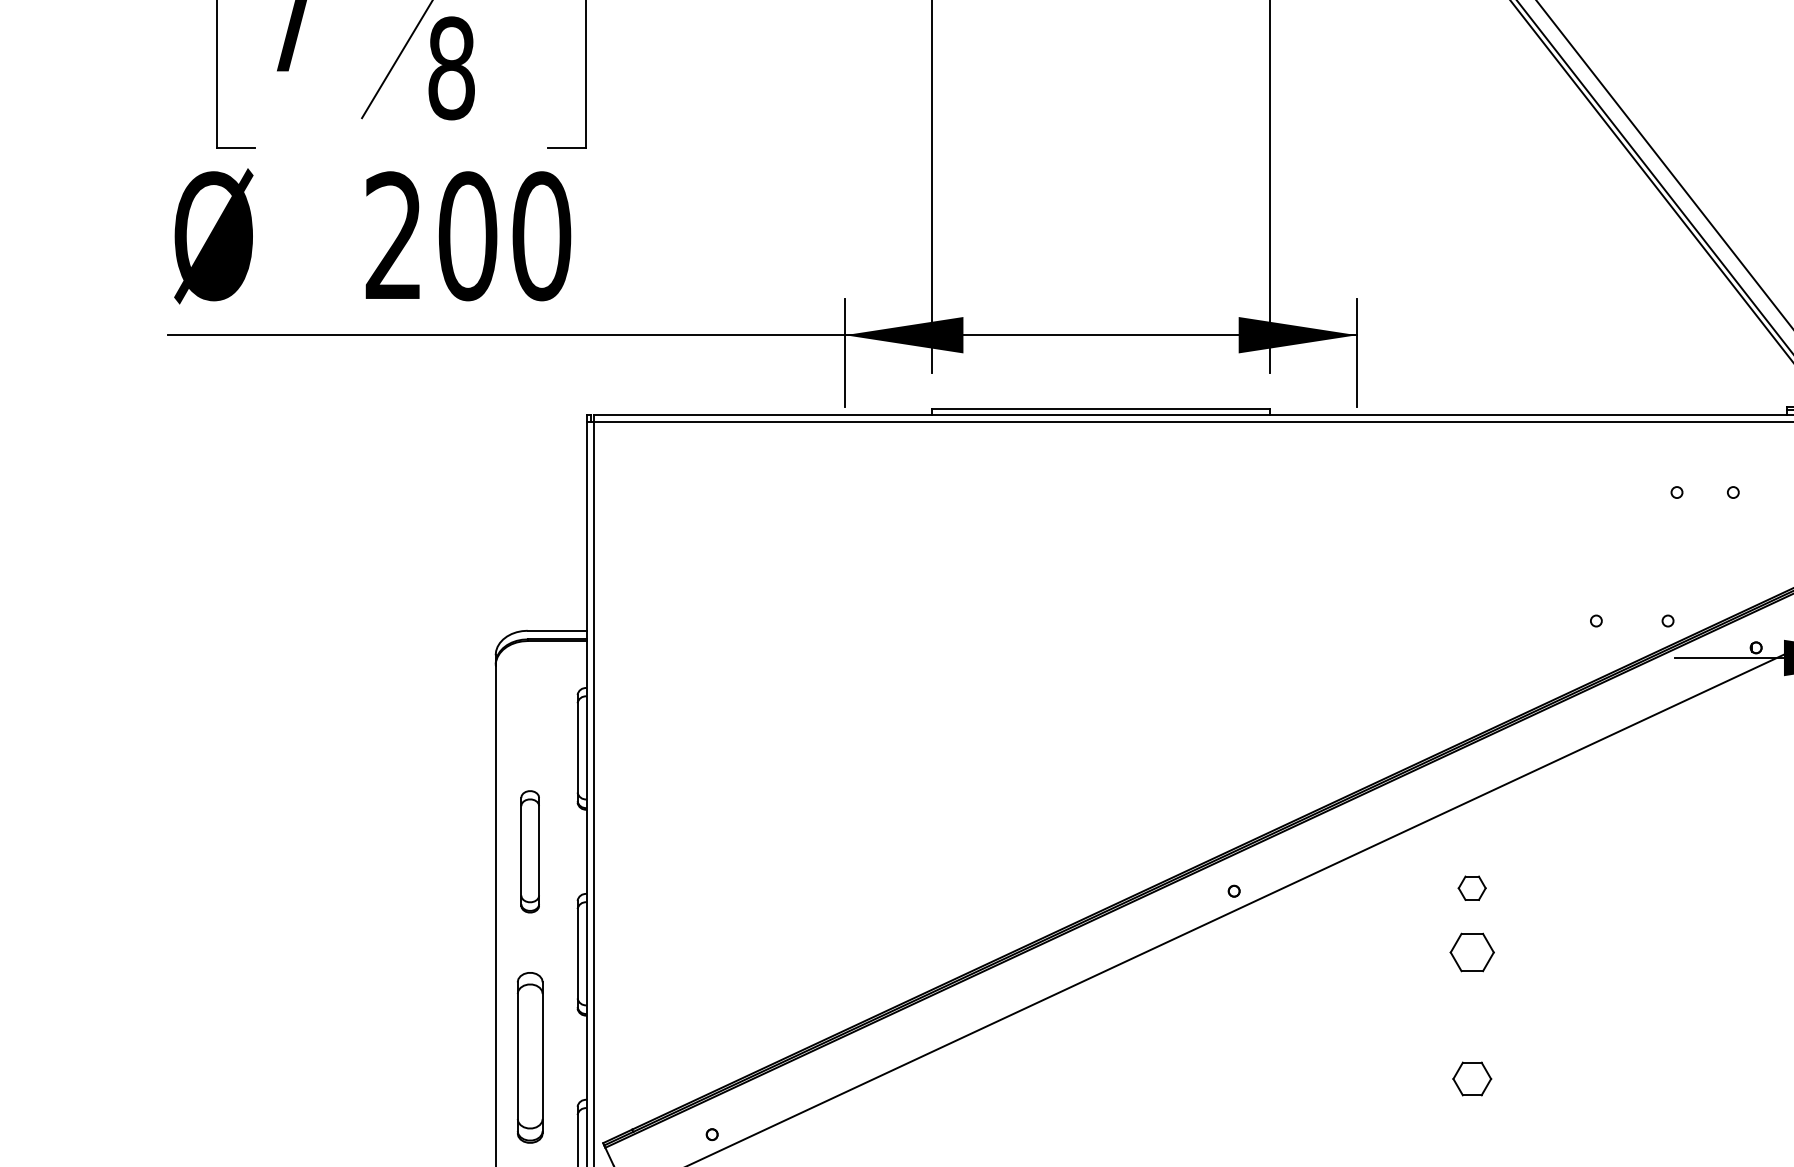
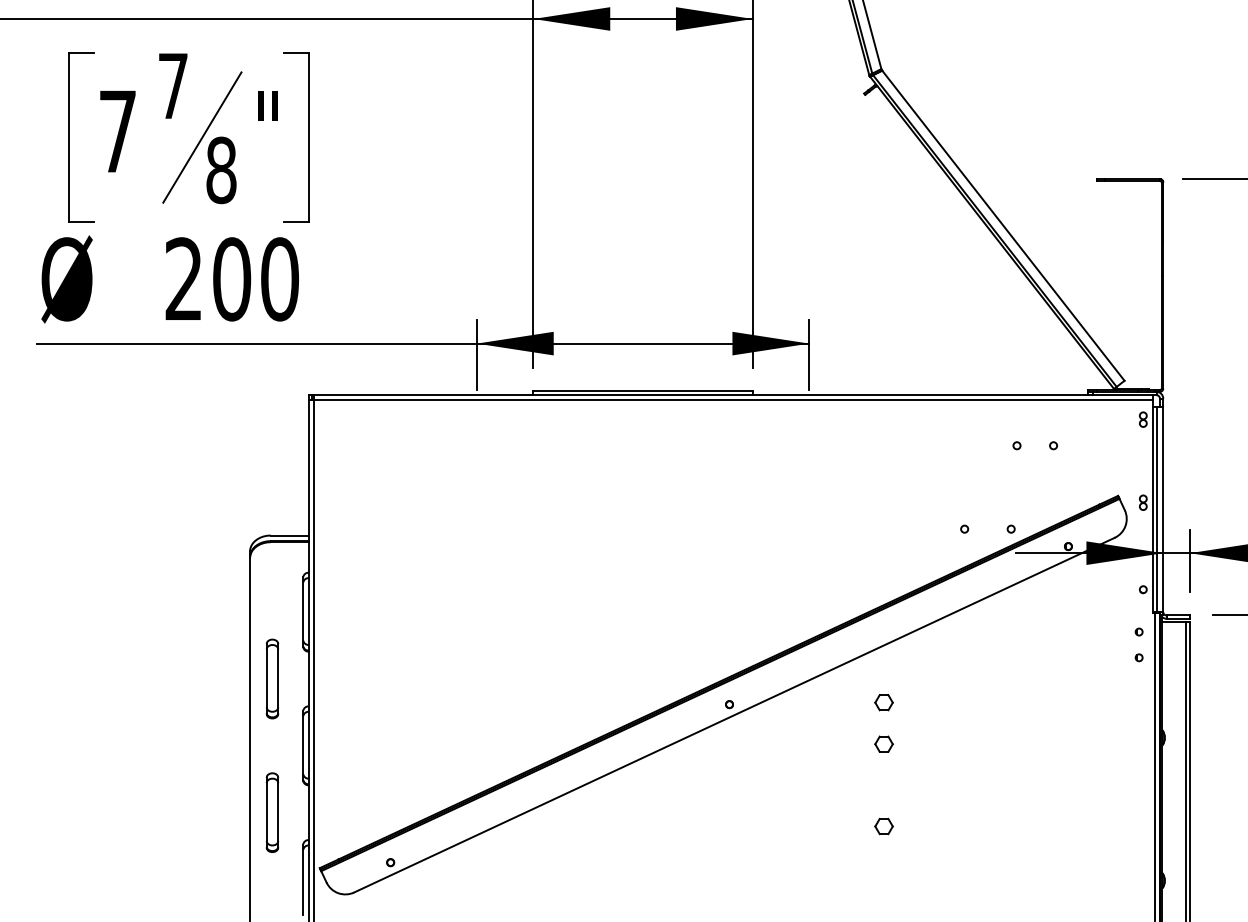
part: (1471, 951) -> (883, 743), size x0.62
part: (530, 1057) -> (272, 812), size x0.71
part: (1471, 1078) -> (883, 826), size x0.71

